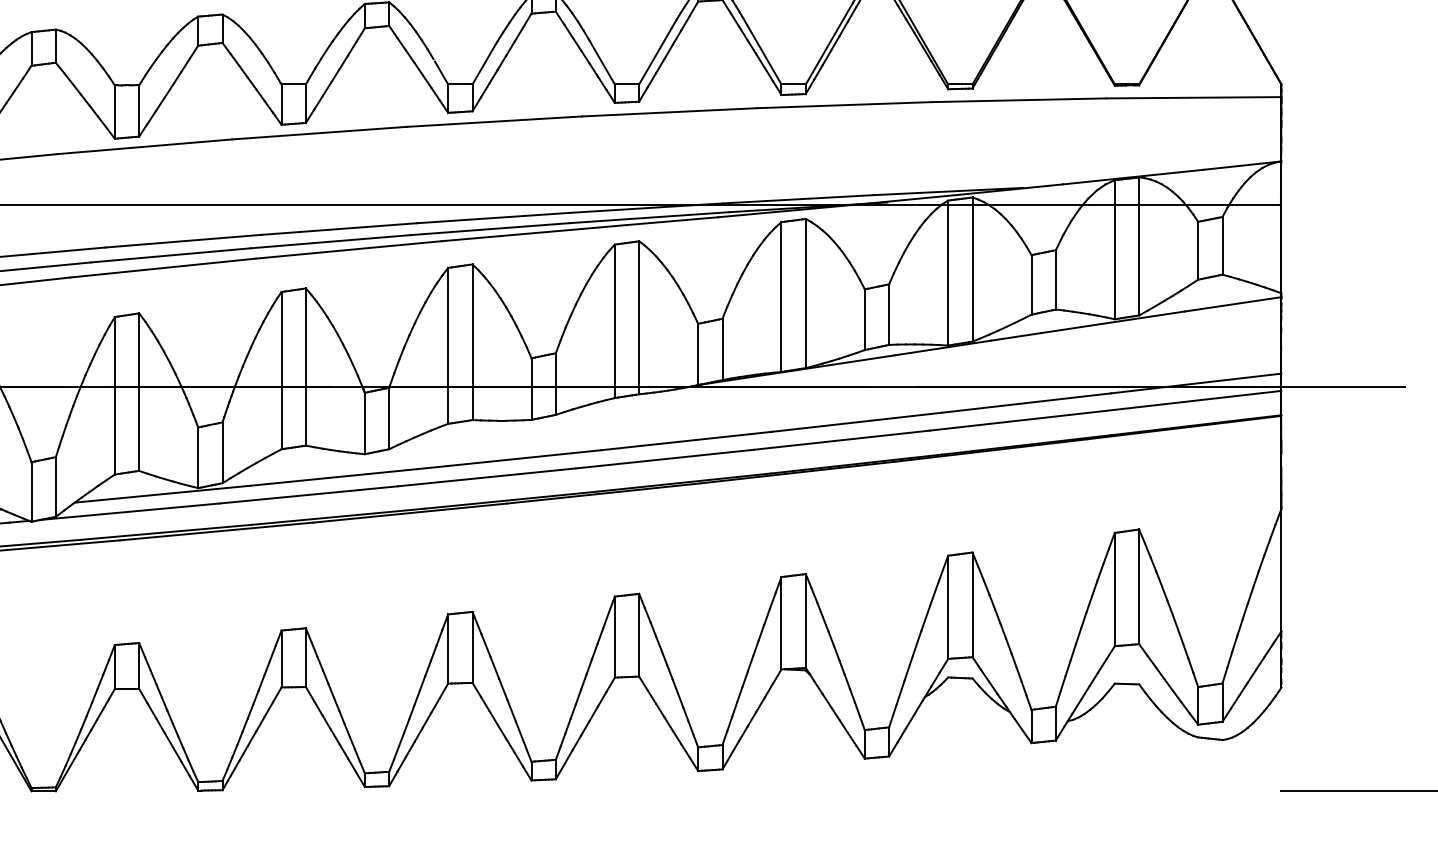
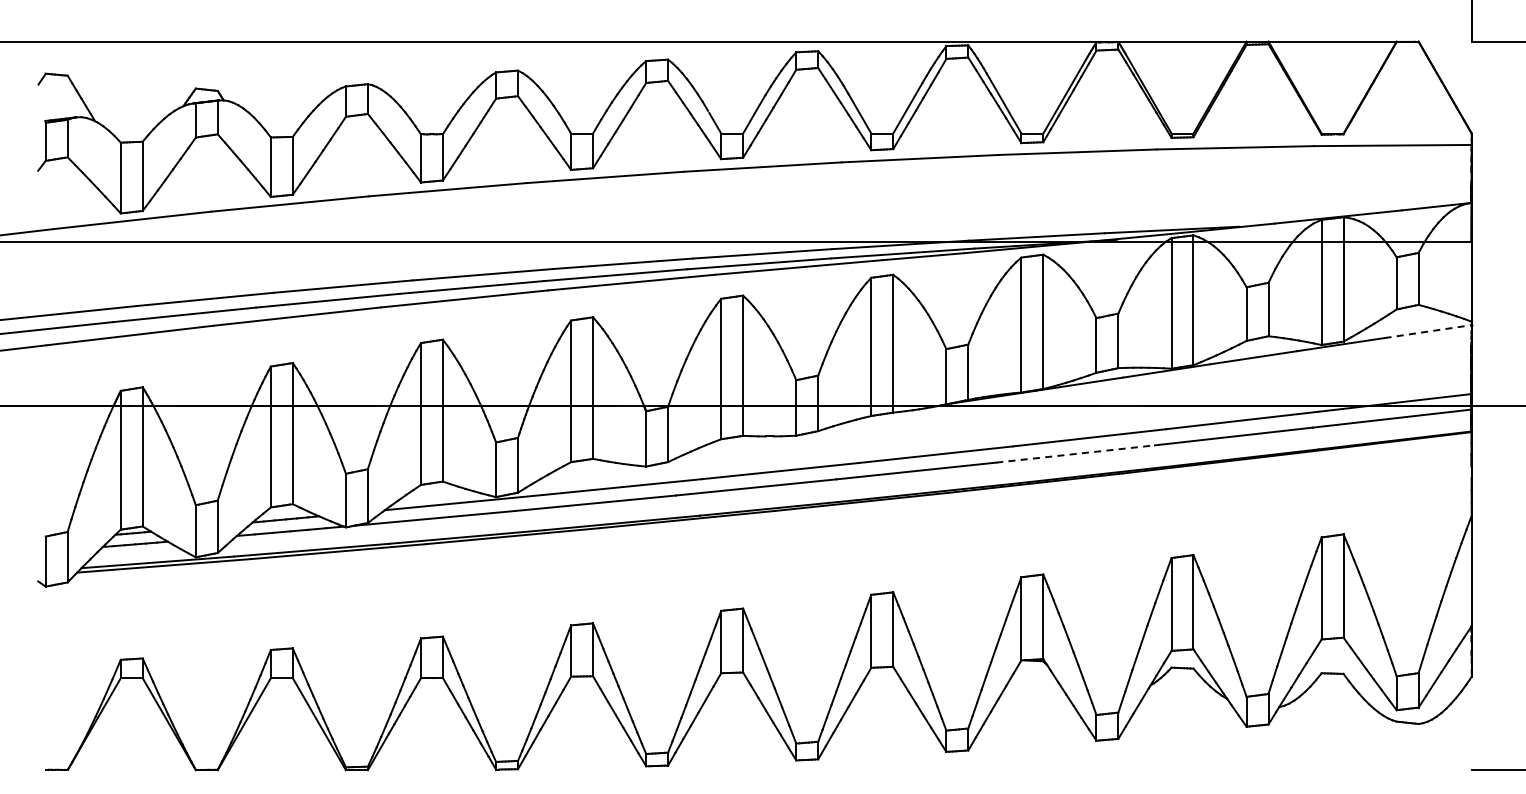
line: (1233, 304) -> (1428, 331), solid -> dashed
line: (841, 440) -> (1075, 454), solid -> dashed

